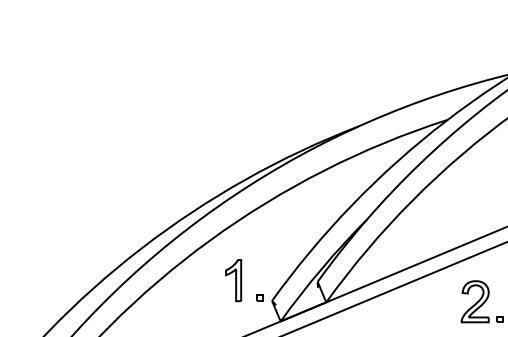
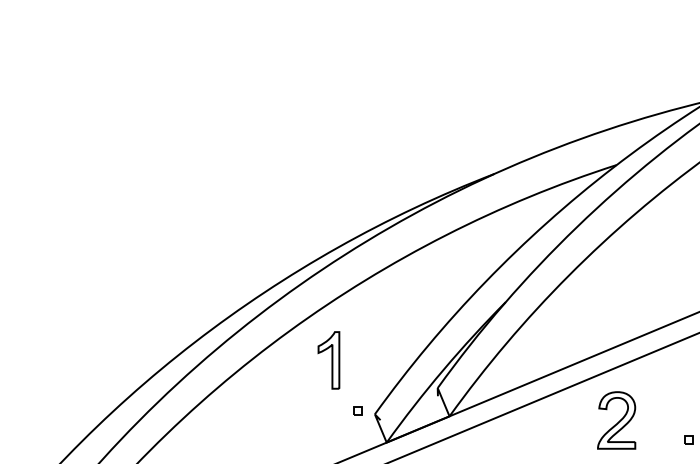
part: (233, 280) -> (328, 360), moved
part: (475, 301) -> (616, 420), moved

